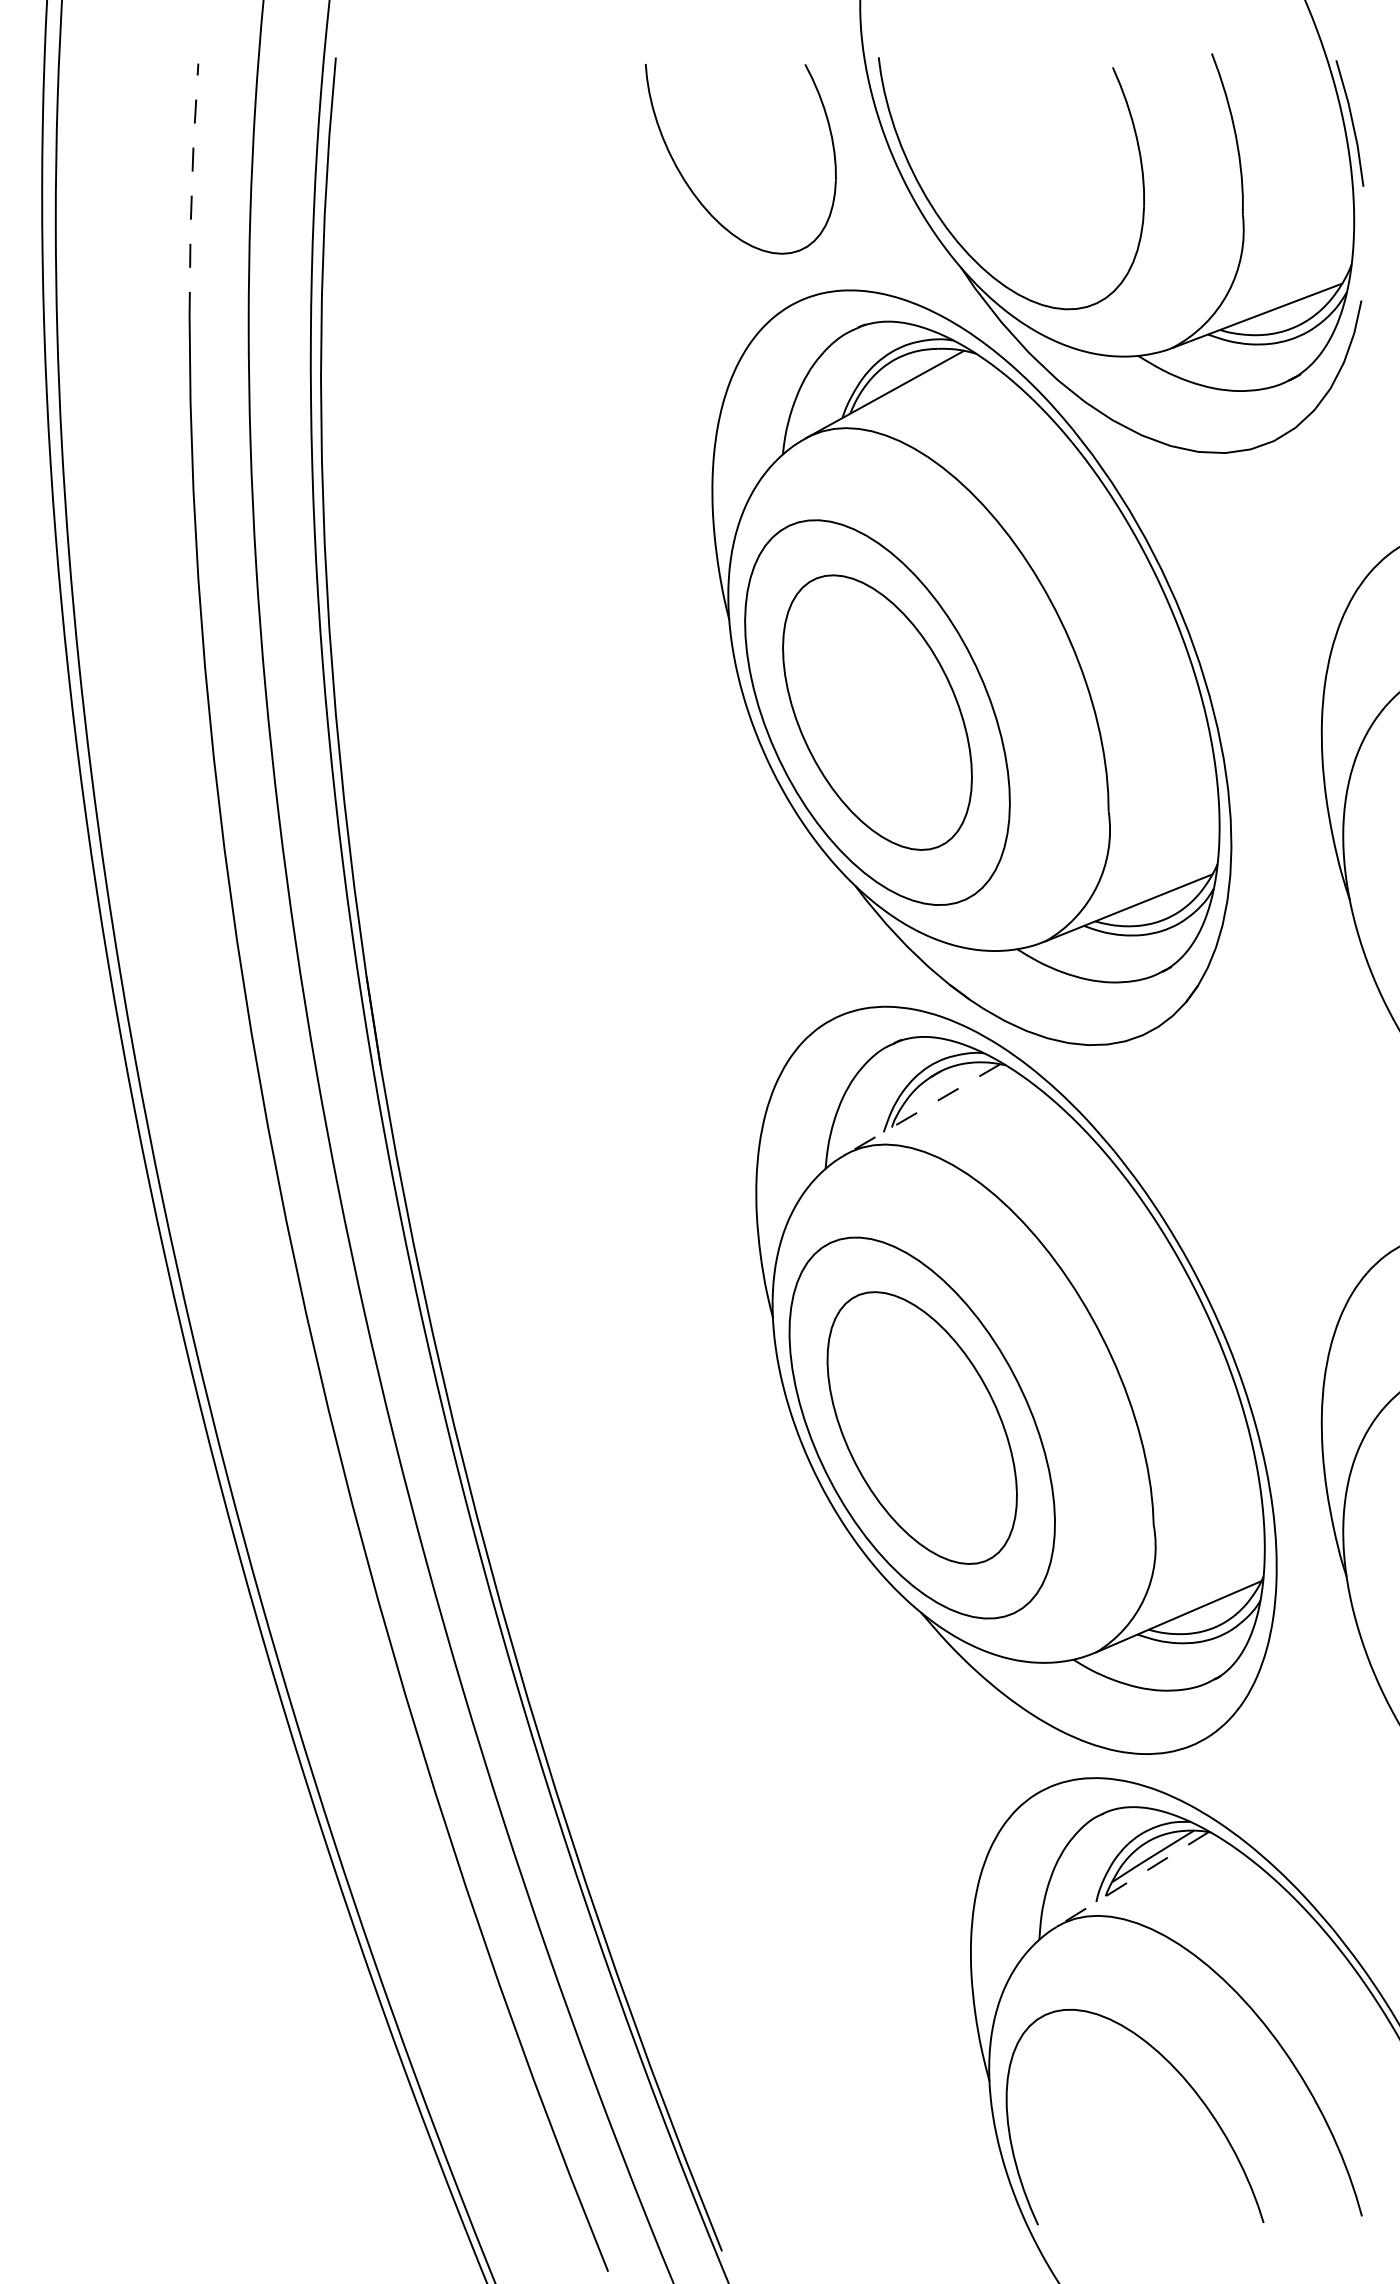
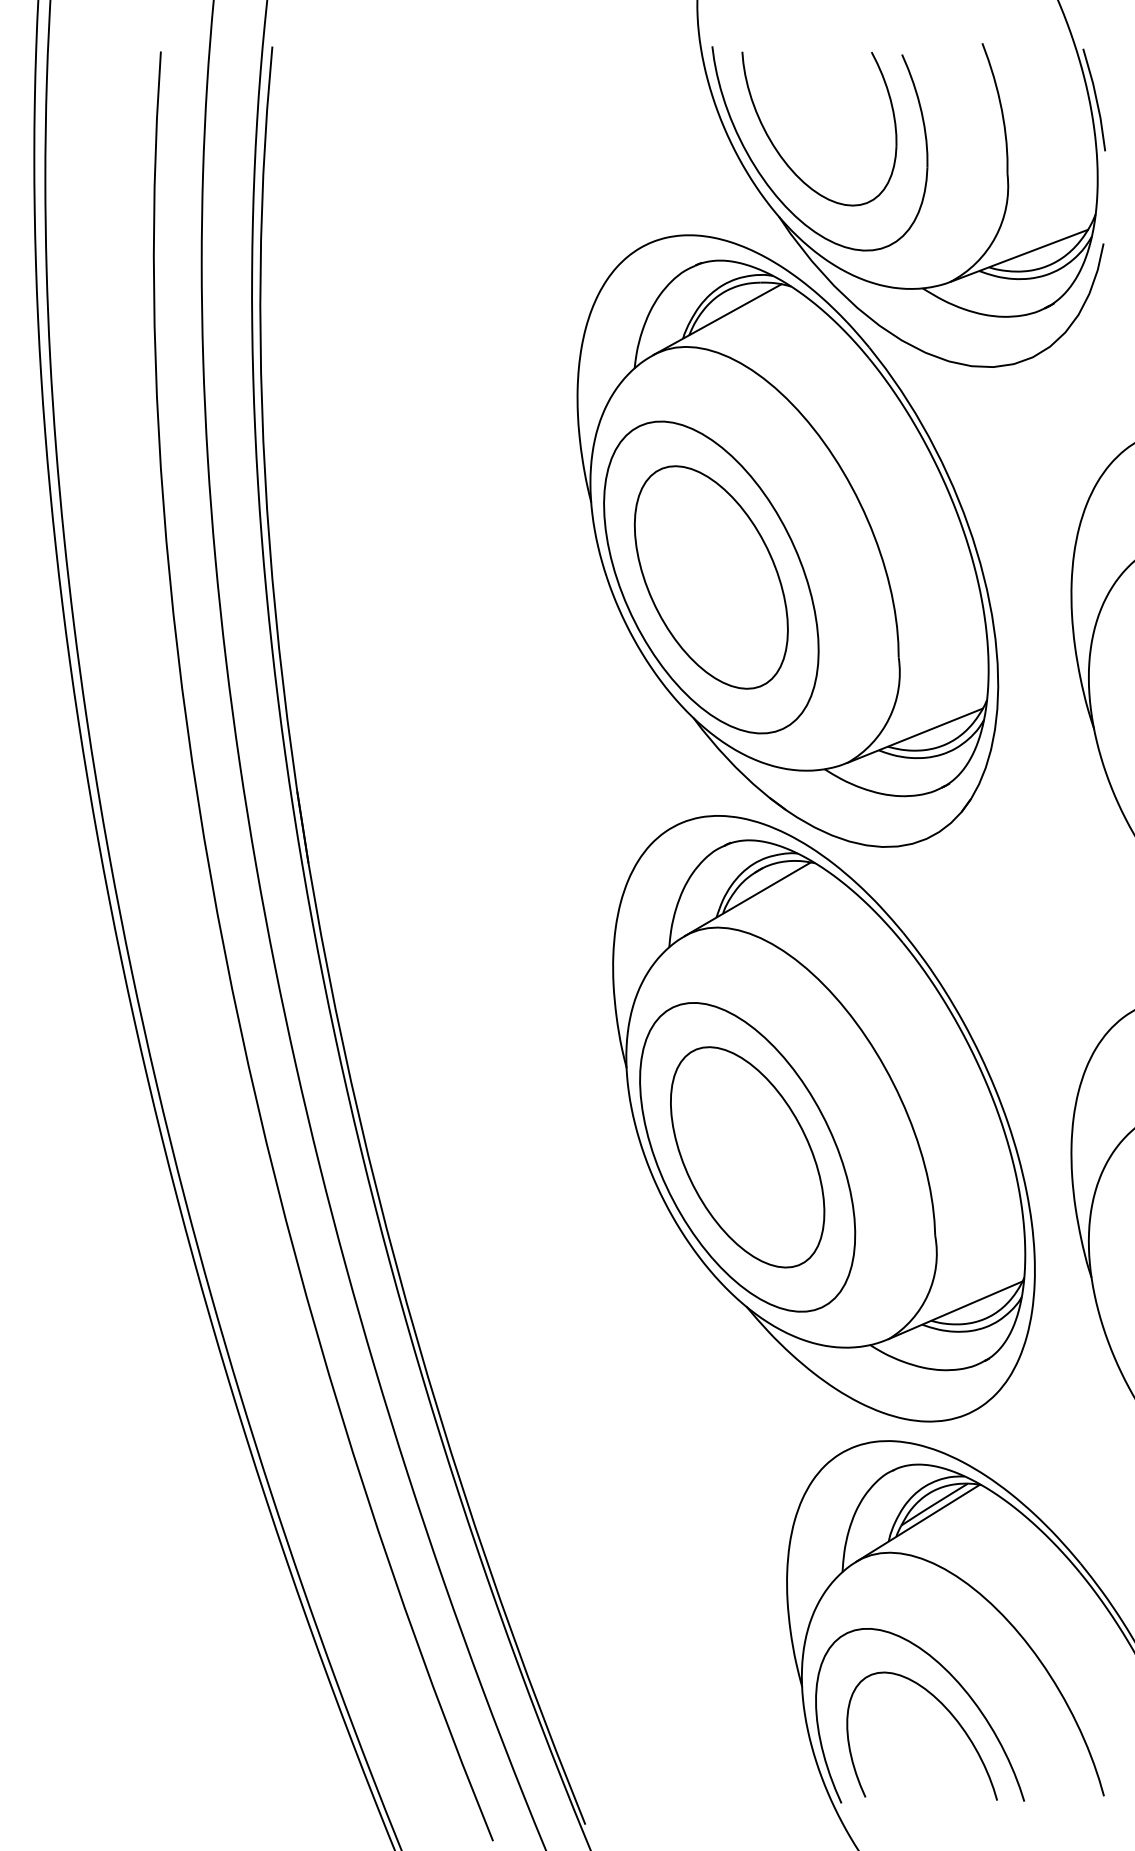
line: (191, 189) -> (155, 153), dashed -> solid
part: (696, 195) -> (783, 158), moved
line: (922, 1109) -> (747, 899), dashed -> solid
line: (1132, 1879) -> (918, 1523), dashed -> solid
curve: (1173, 2116) -> (951, 1715), added

